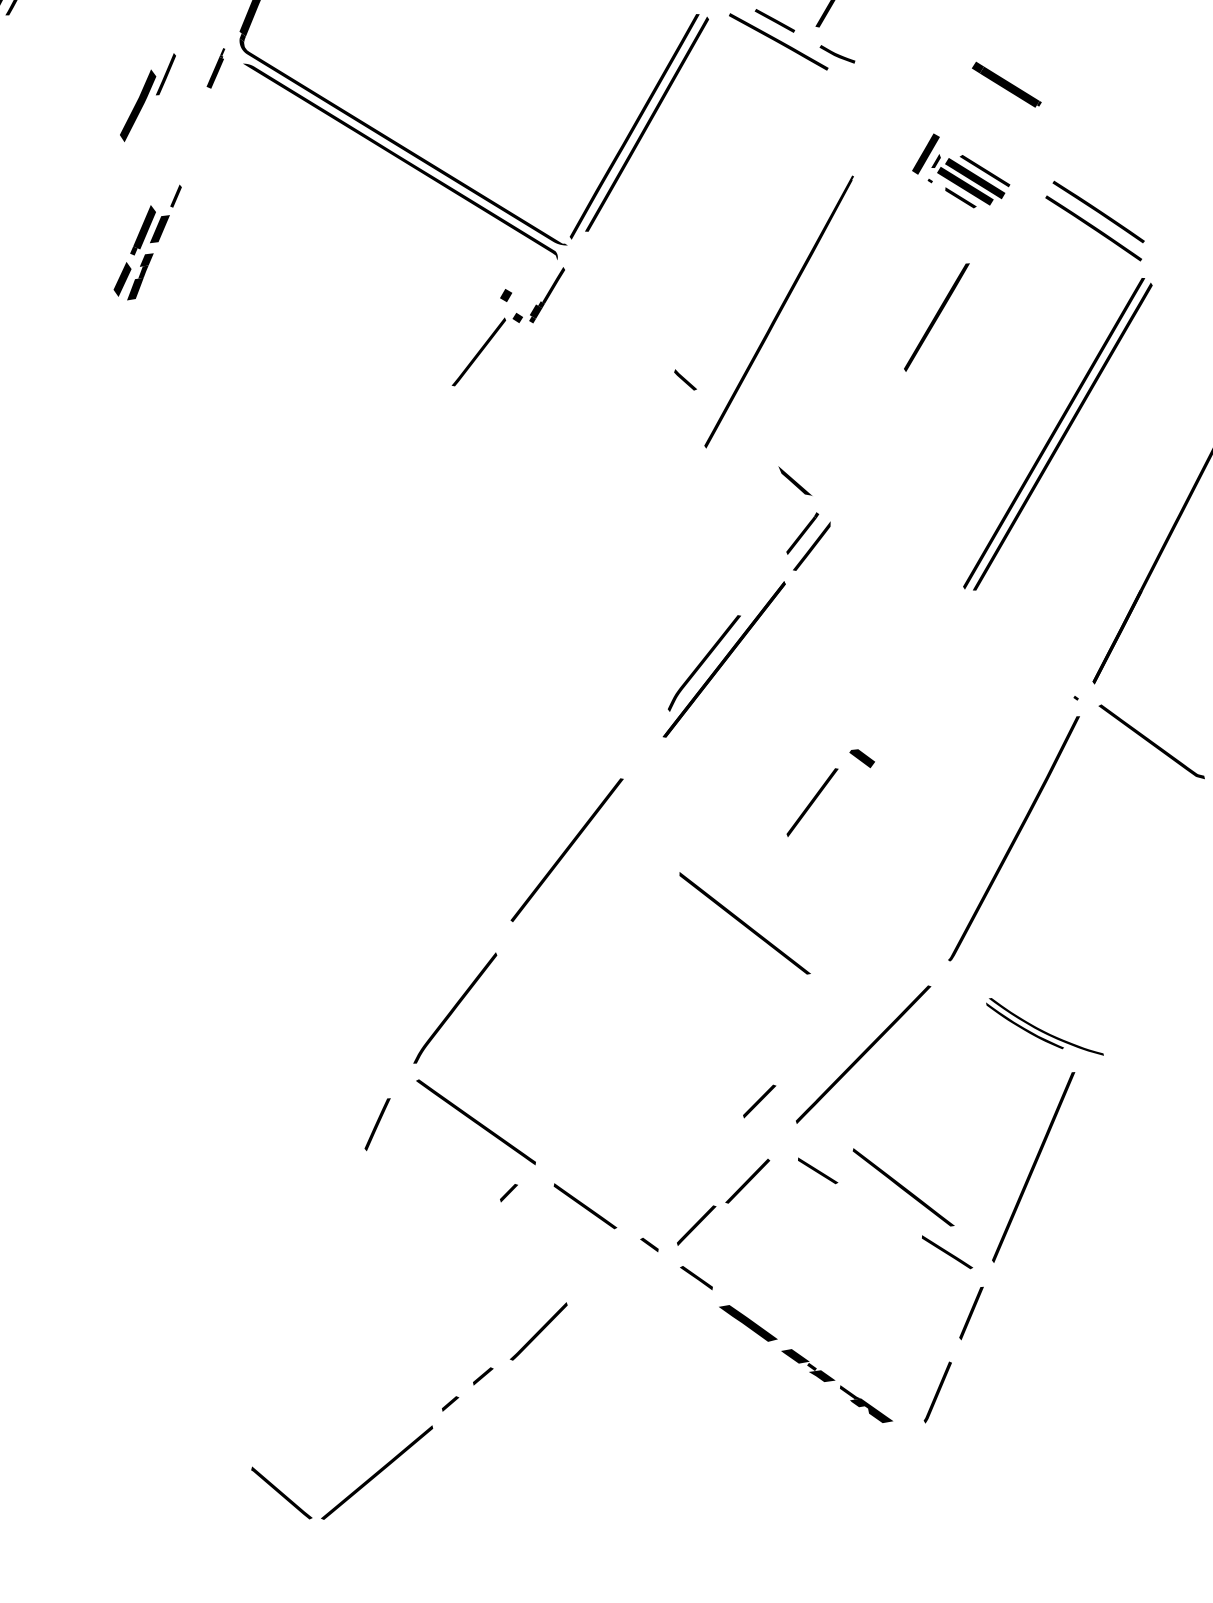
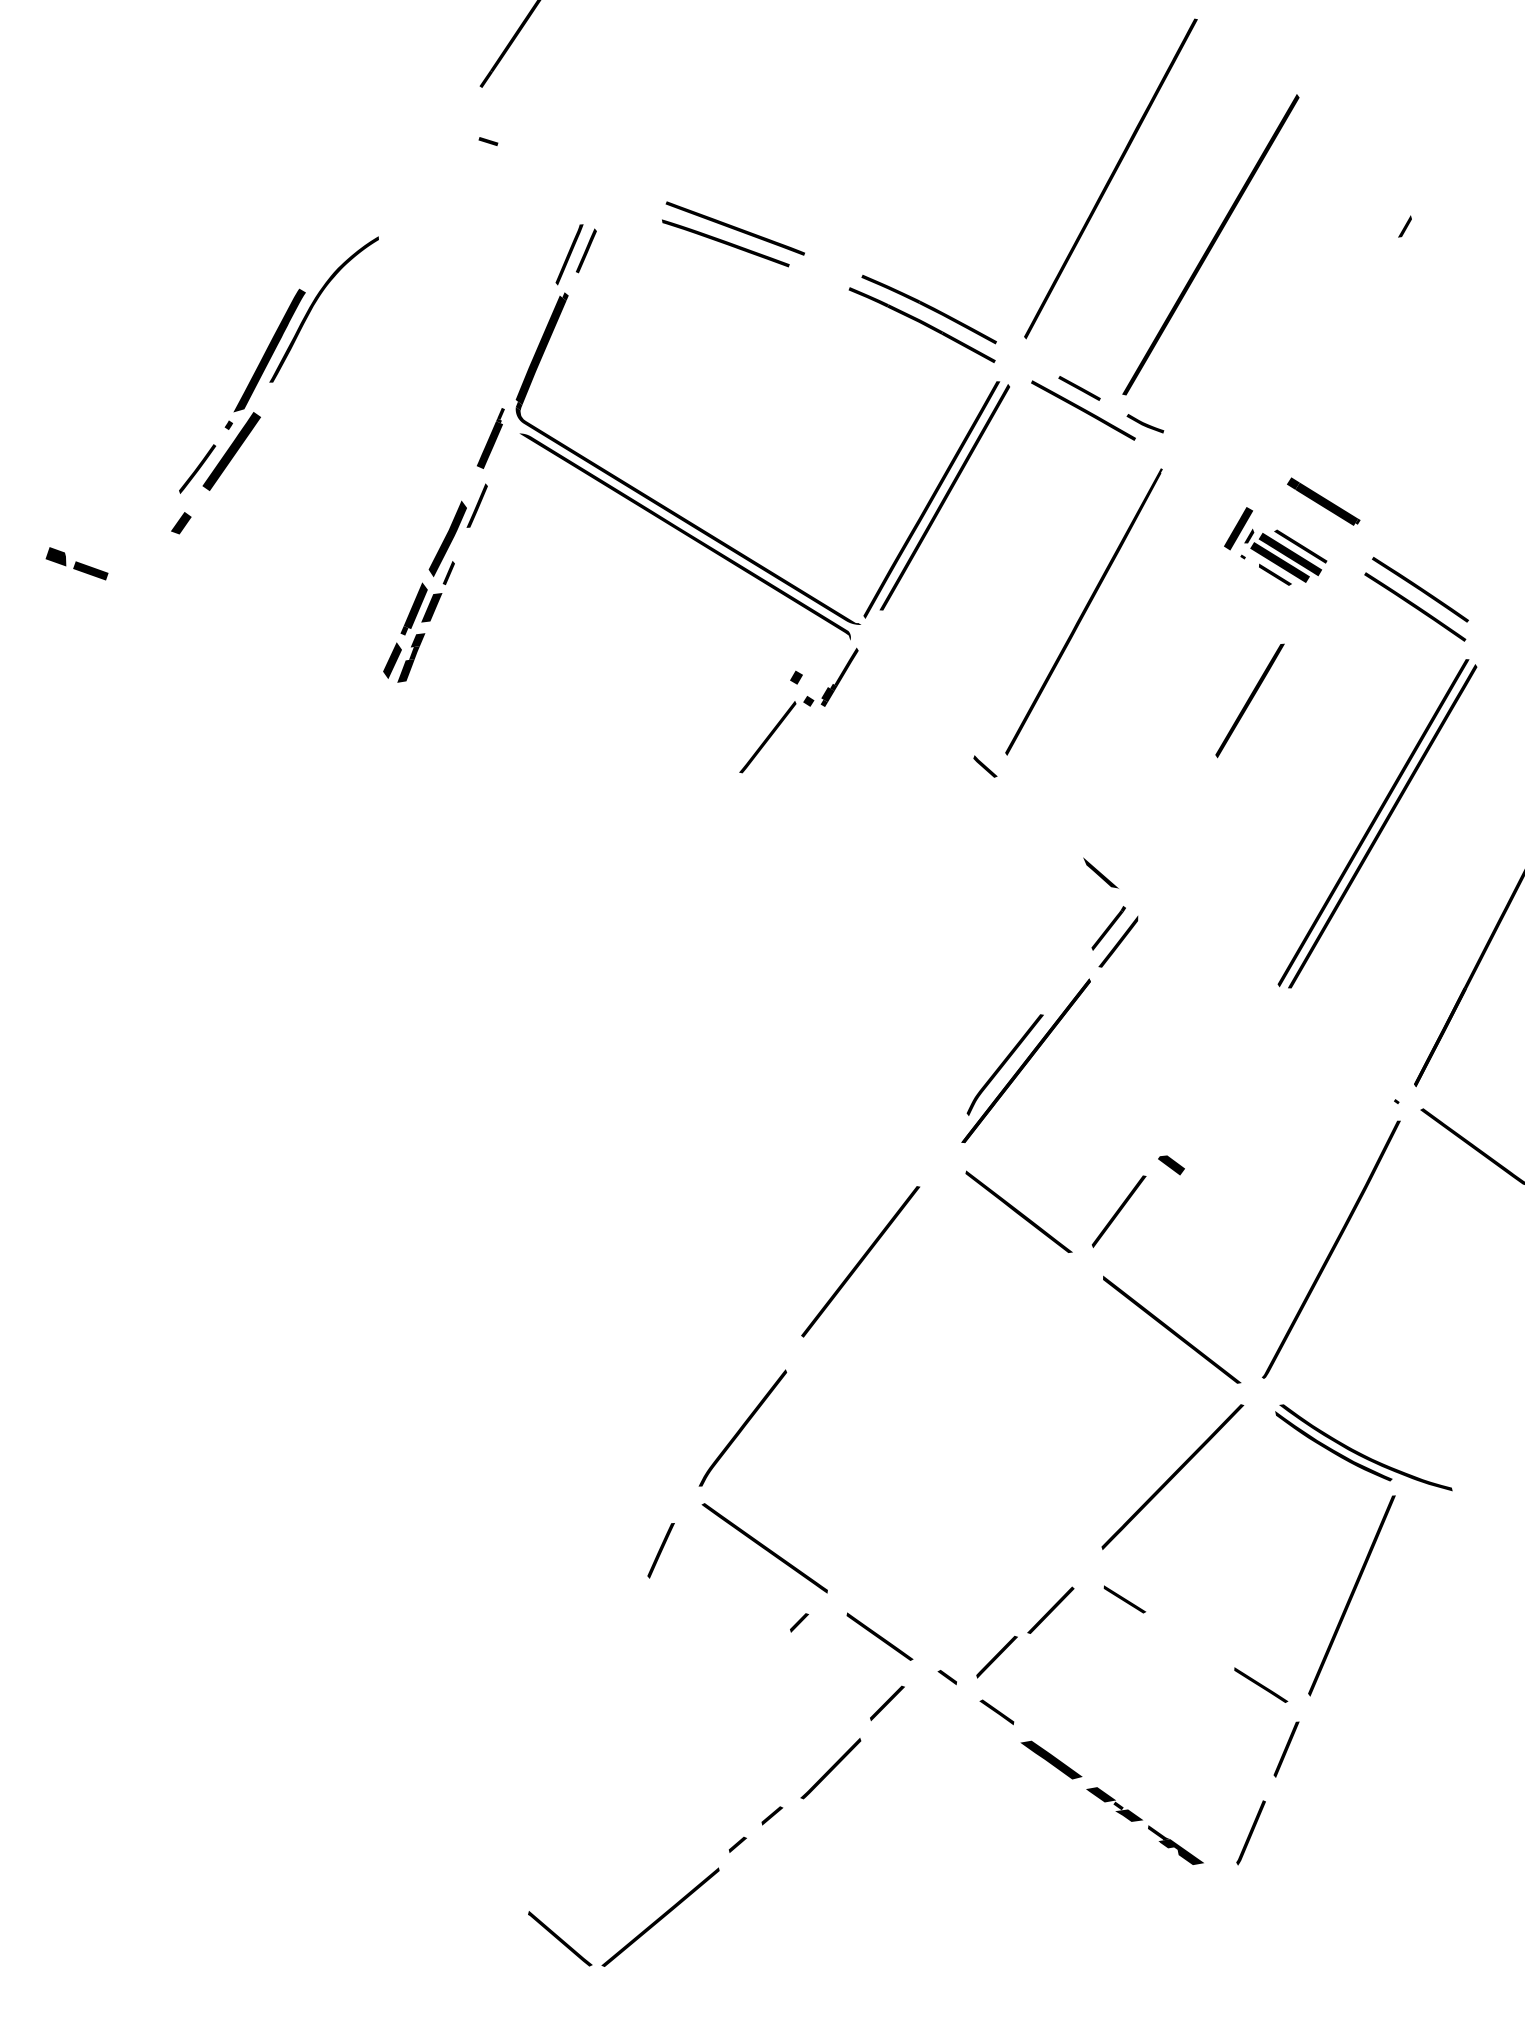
part: (215, 68) -> (490, 438), size x1.43
part: (1006, 84) -> (1323, 501), moved
part: (147, 96) -> (457, 529), moved
line: (778, 311) -> (1083, 611), moved
line: (745, 923) -> (1172, 1329), moved
part: (1044, 1026) -> (1363, 1447), size x1.43
line: (759, 1101) -> (887, 1703), moved
line: (903, 1187) -> (1018, 1211), moved

